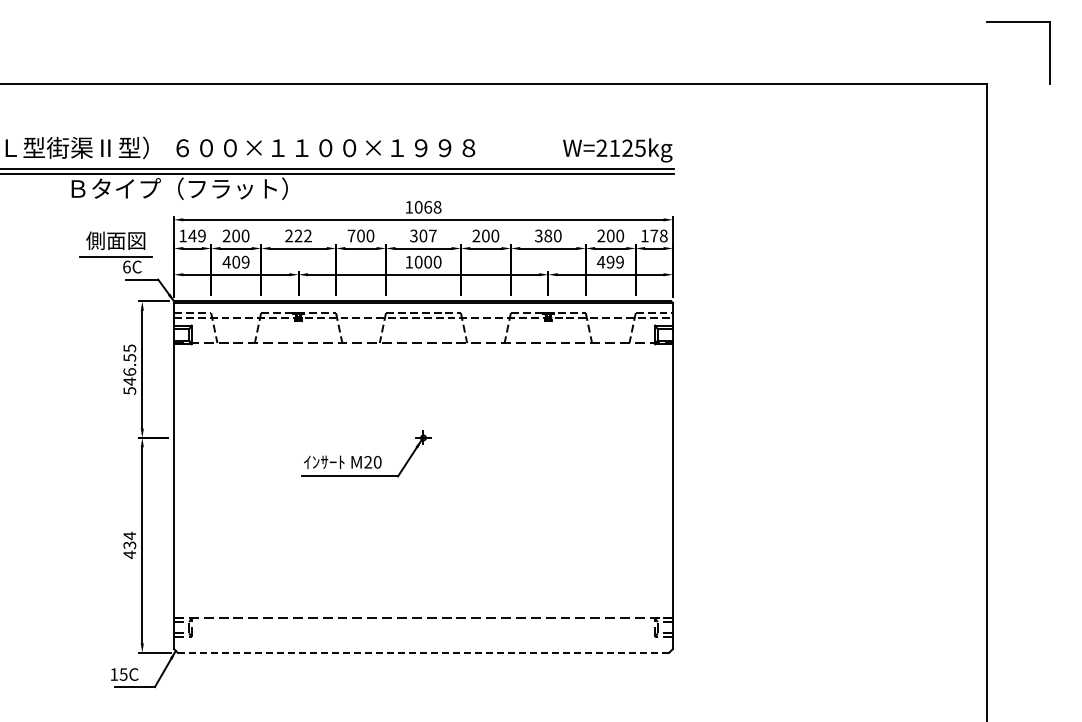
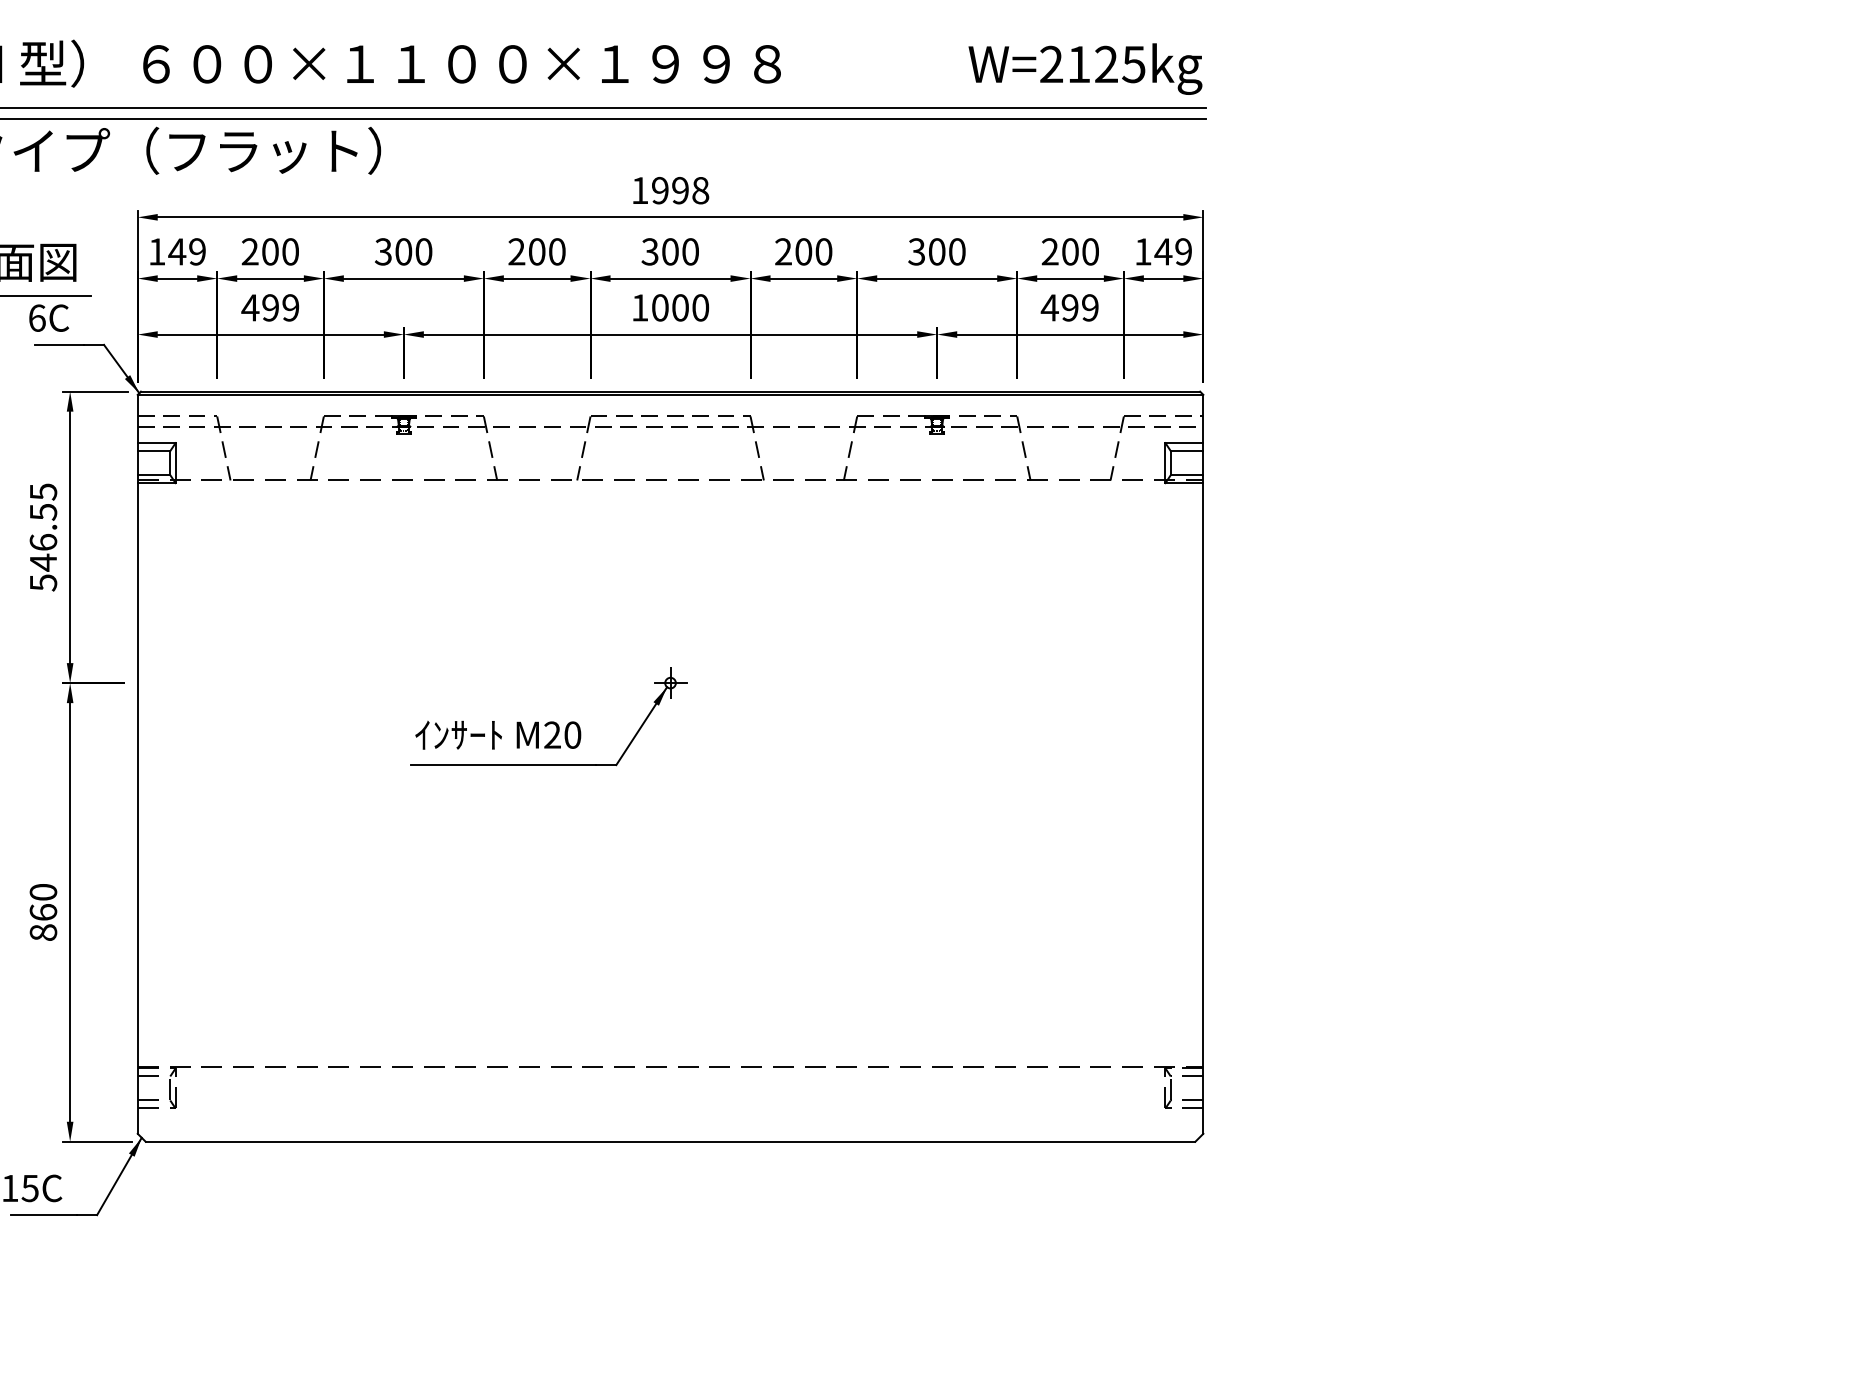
text: (423, 207) -> (670, 190), 1068 -> 1998
text: (298, 235) -> (403, 250), 222 -> 300
text: (351, 235) -> (516, 250), 700 -> 200
text: (432, 235) -> (689, 250), 307 -> 300
text: (658, 235) -> (1172, 250), 178 -> 149
text: (548, 236) -> (937, 252), 380 -> 300
text: (236, 262) -> (271, 308), 409 -> 499
text: (129, 545) -> (42, 912), 434 -> 860
line: (423, 652) -> (670, 1141), dashed -> solid

